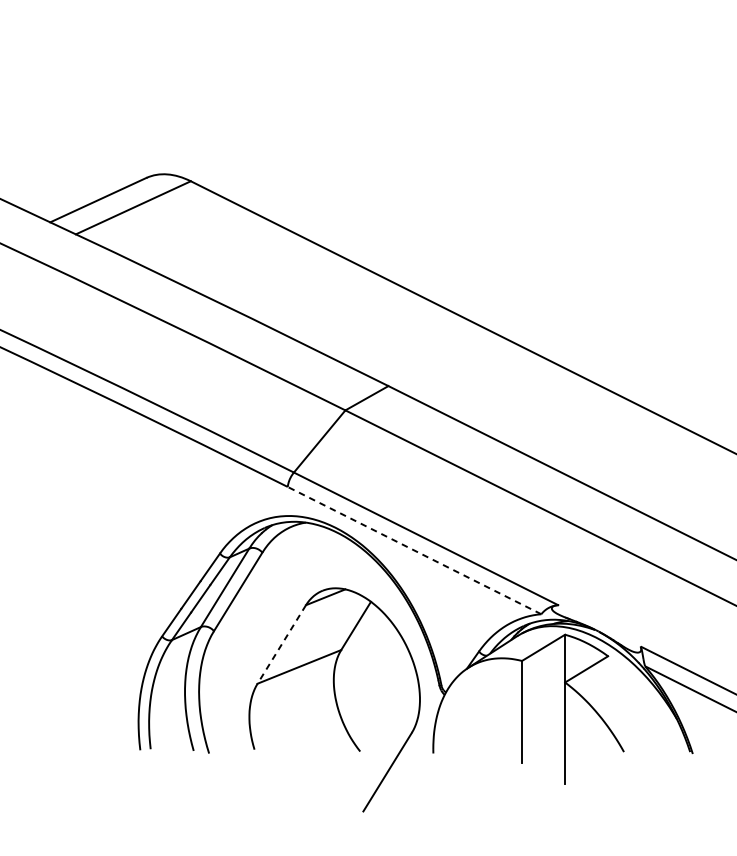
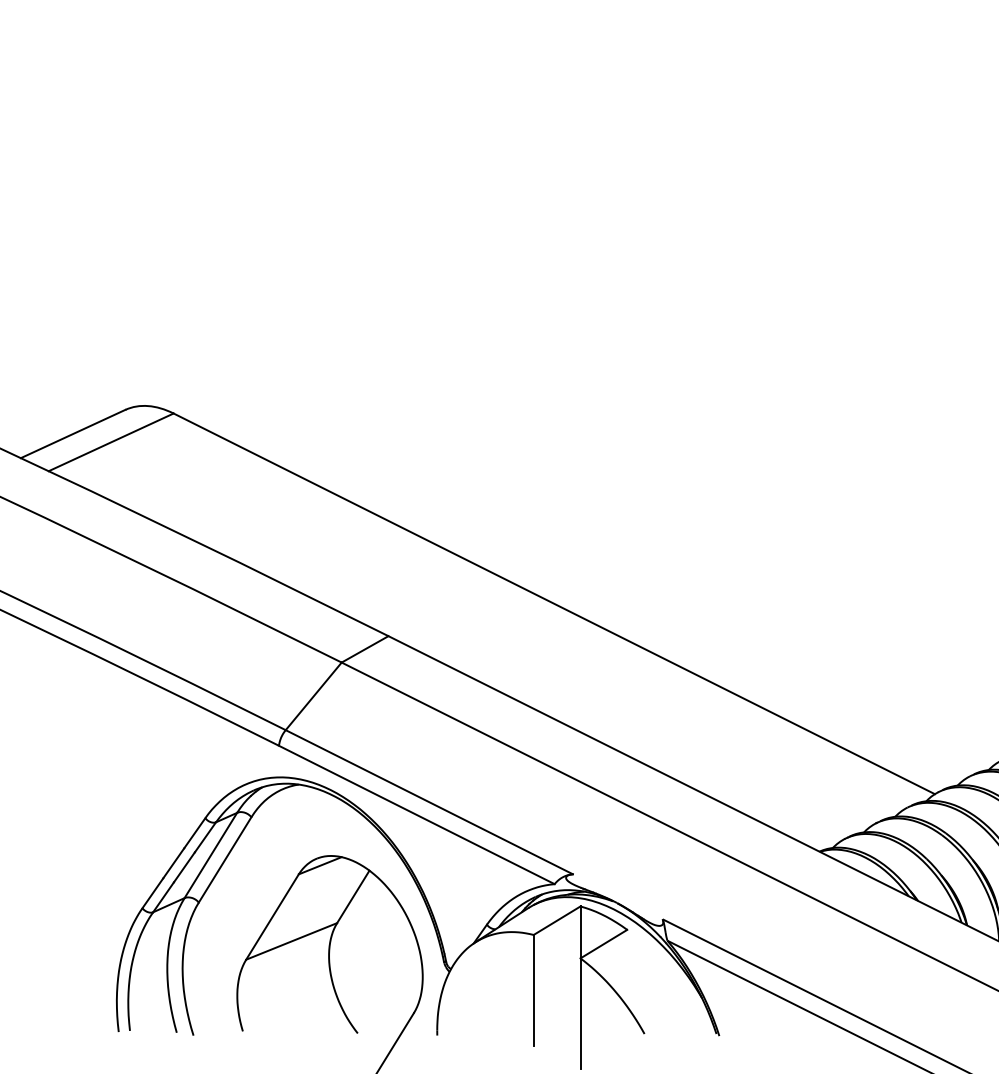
line: (414, 550) -> (416, 814), dashed -> solid
line: (281, 644) -> (272, 917), dashed -> solid

